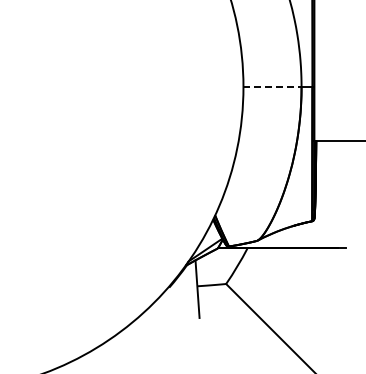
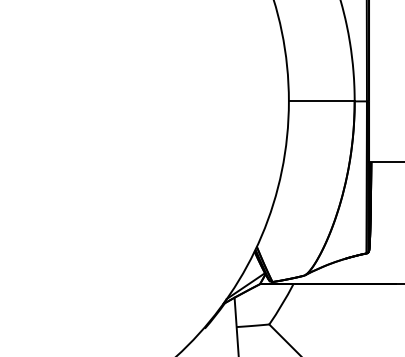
line: (273, 87) -> (322, 101), dashed -> solid

